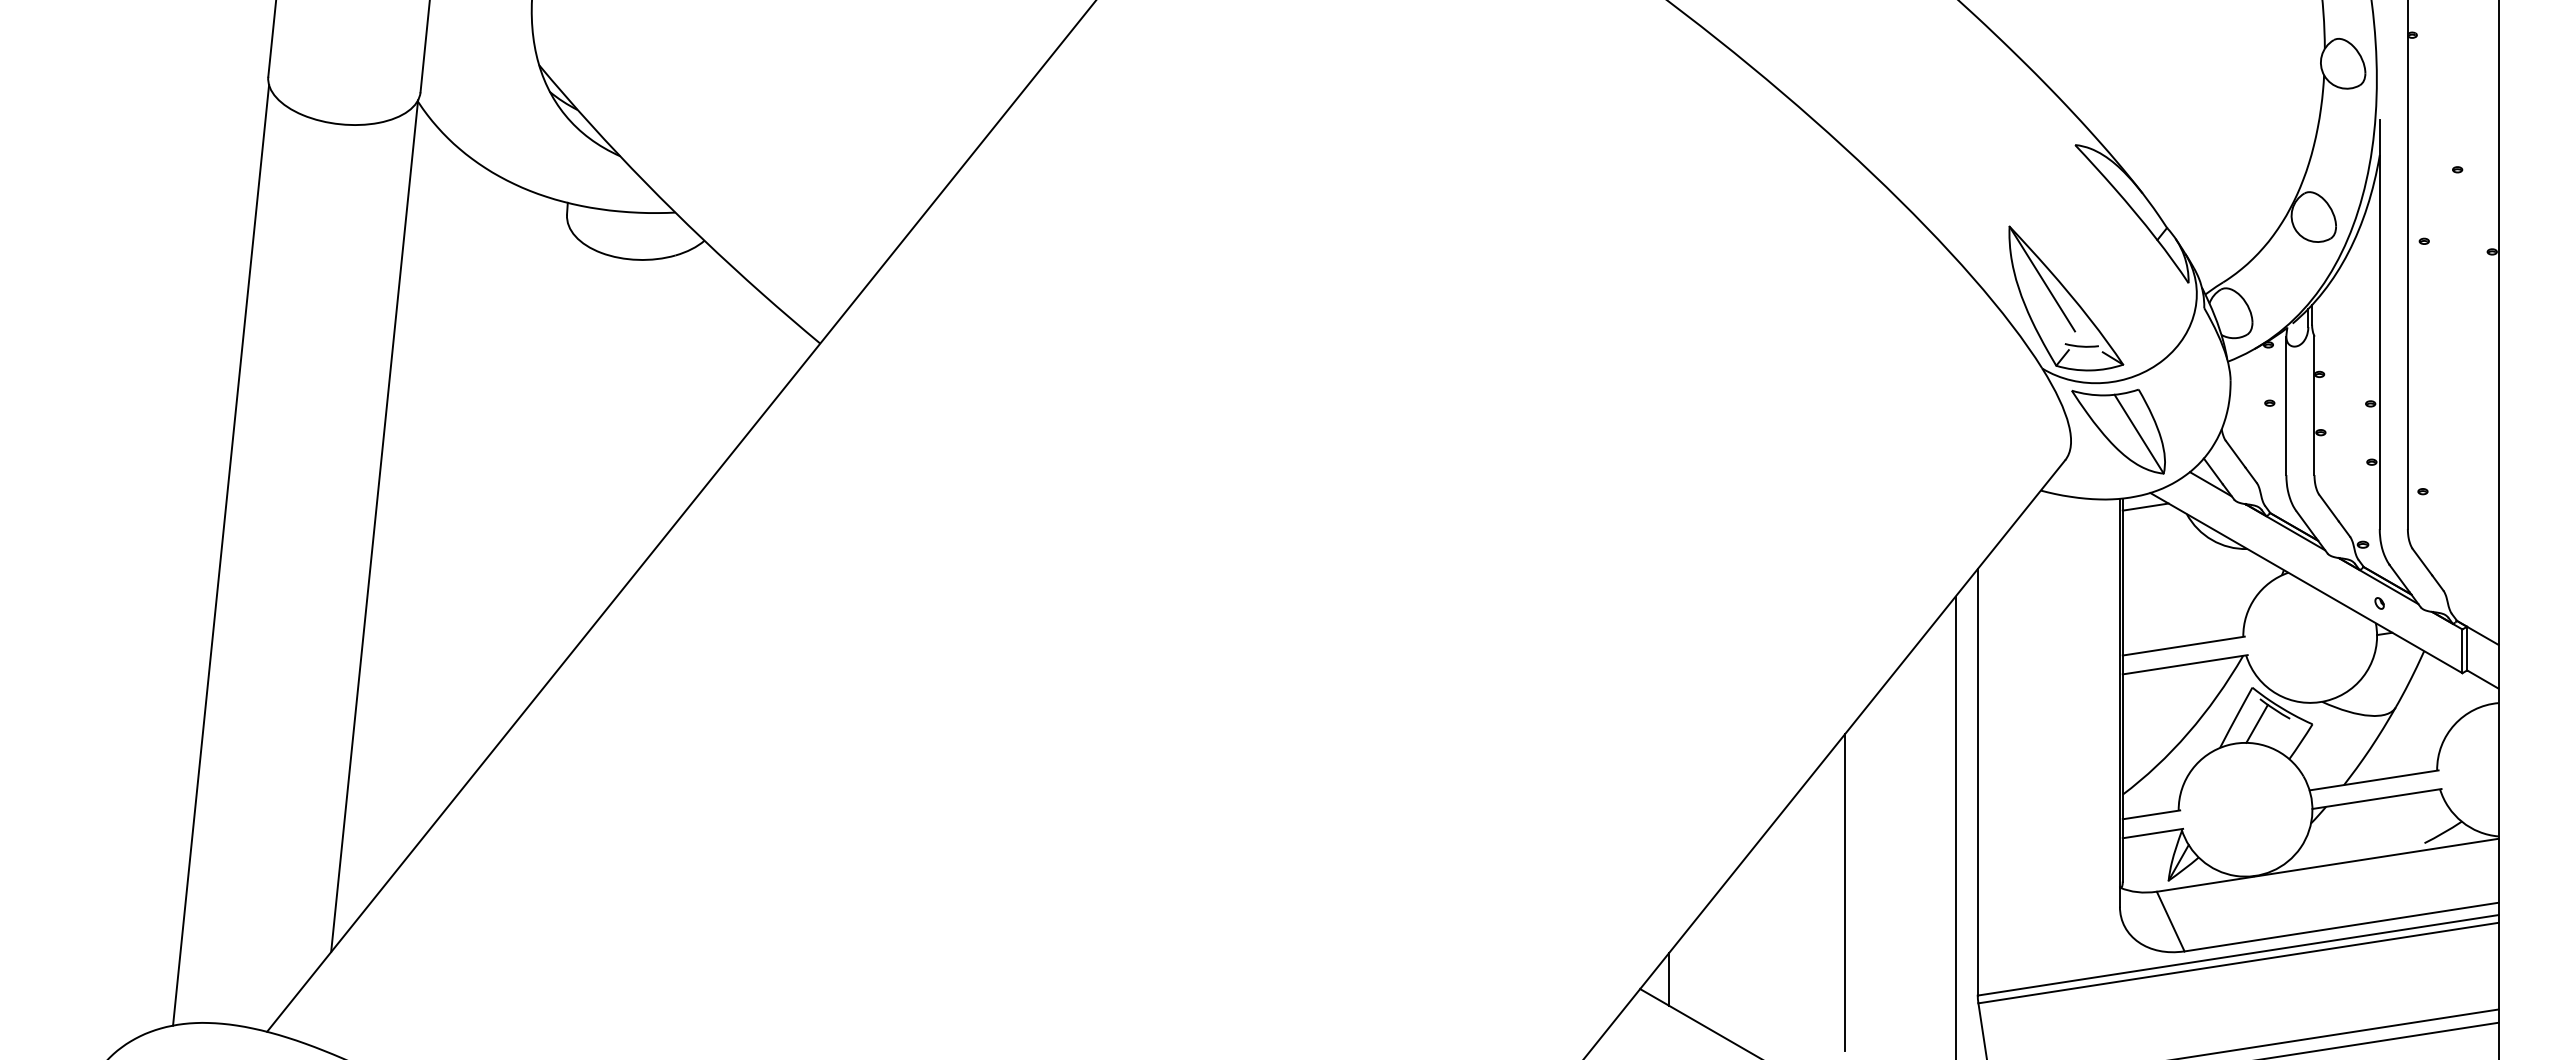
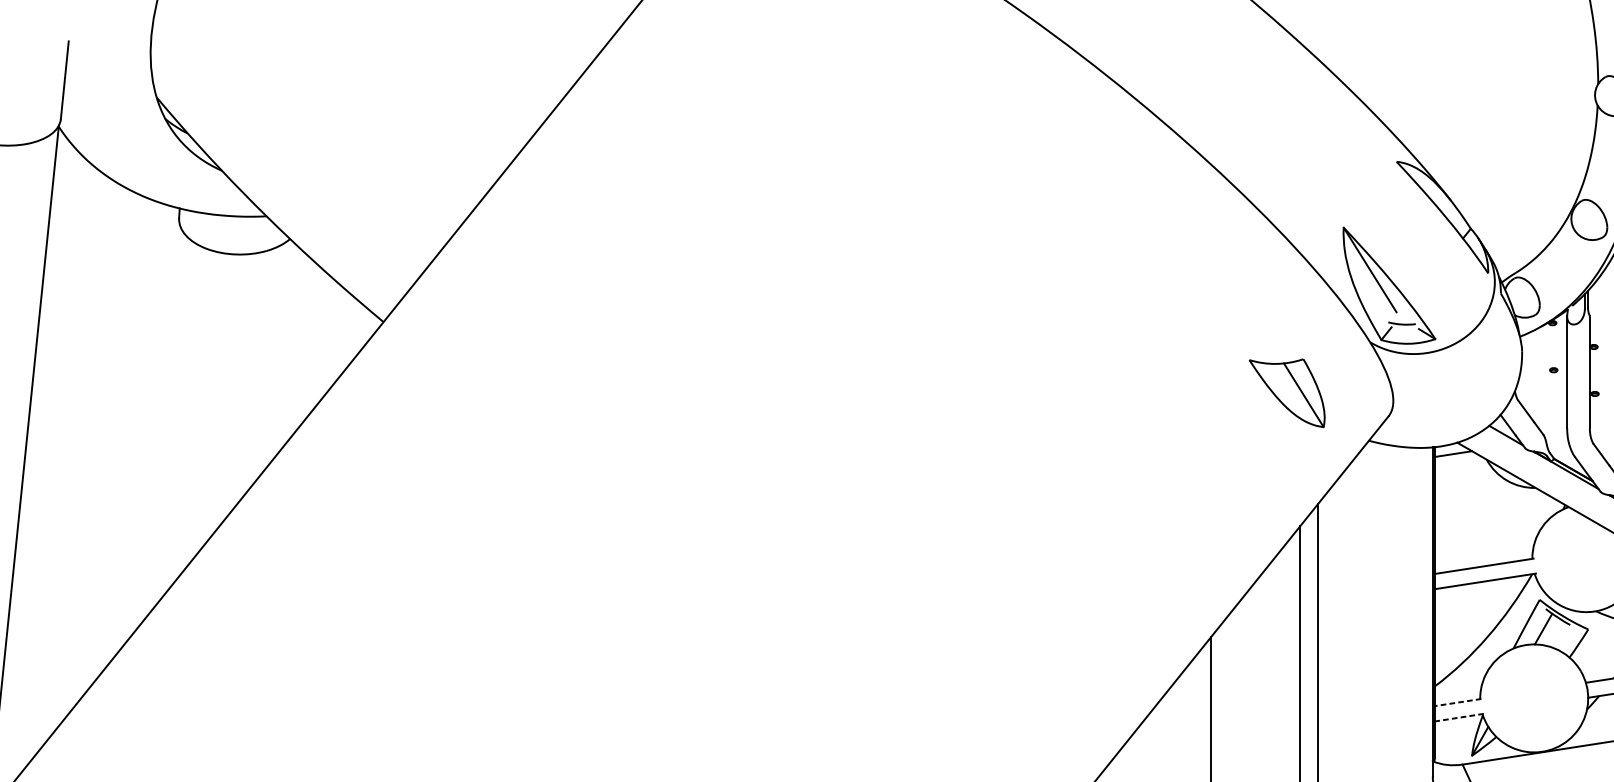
part: (2118, 431) -> (1287, 393), moved
line: (2150, 814) -> (1457, 702), solid -> dashed
line: (2152, 833) -> (1459, 717), solid -> dashed

